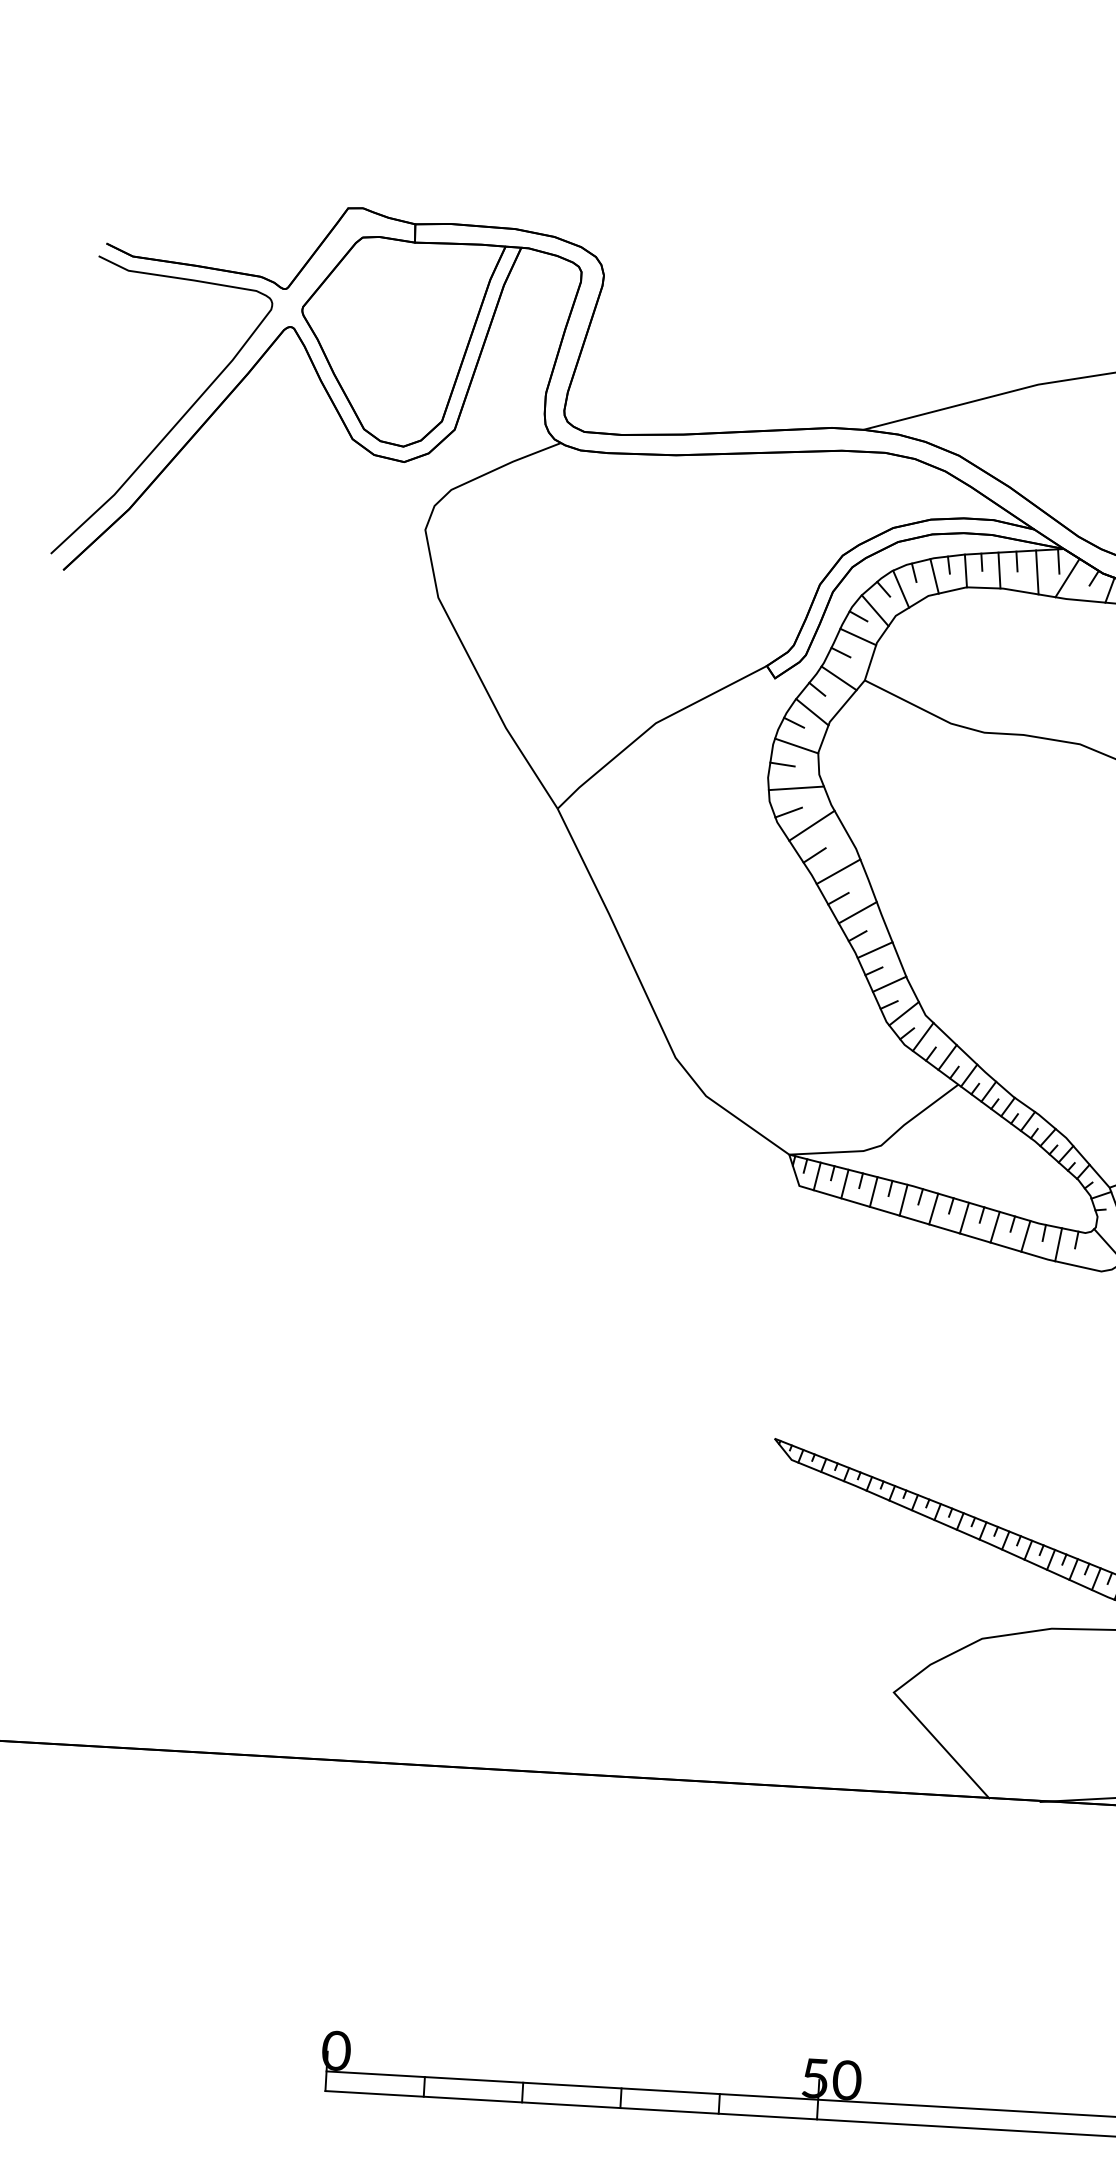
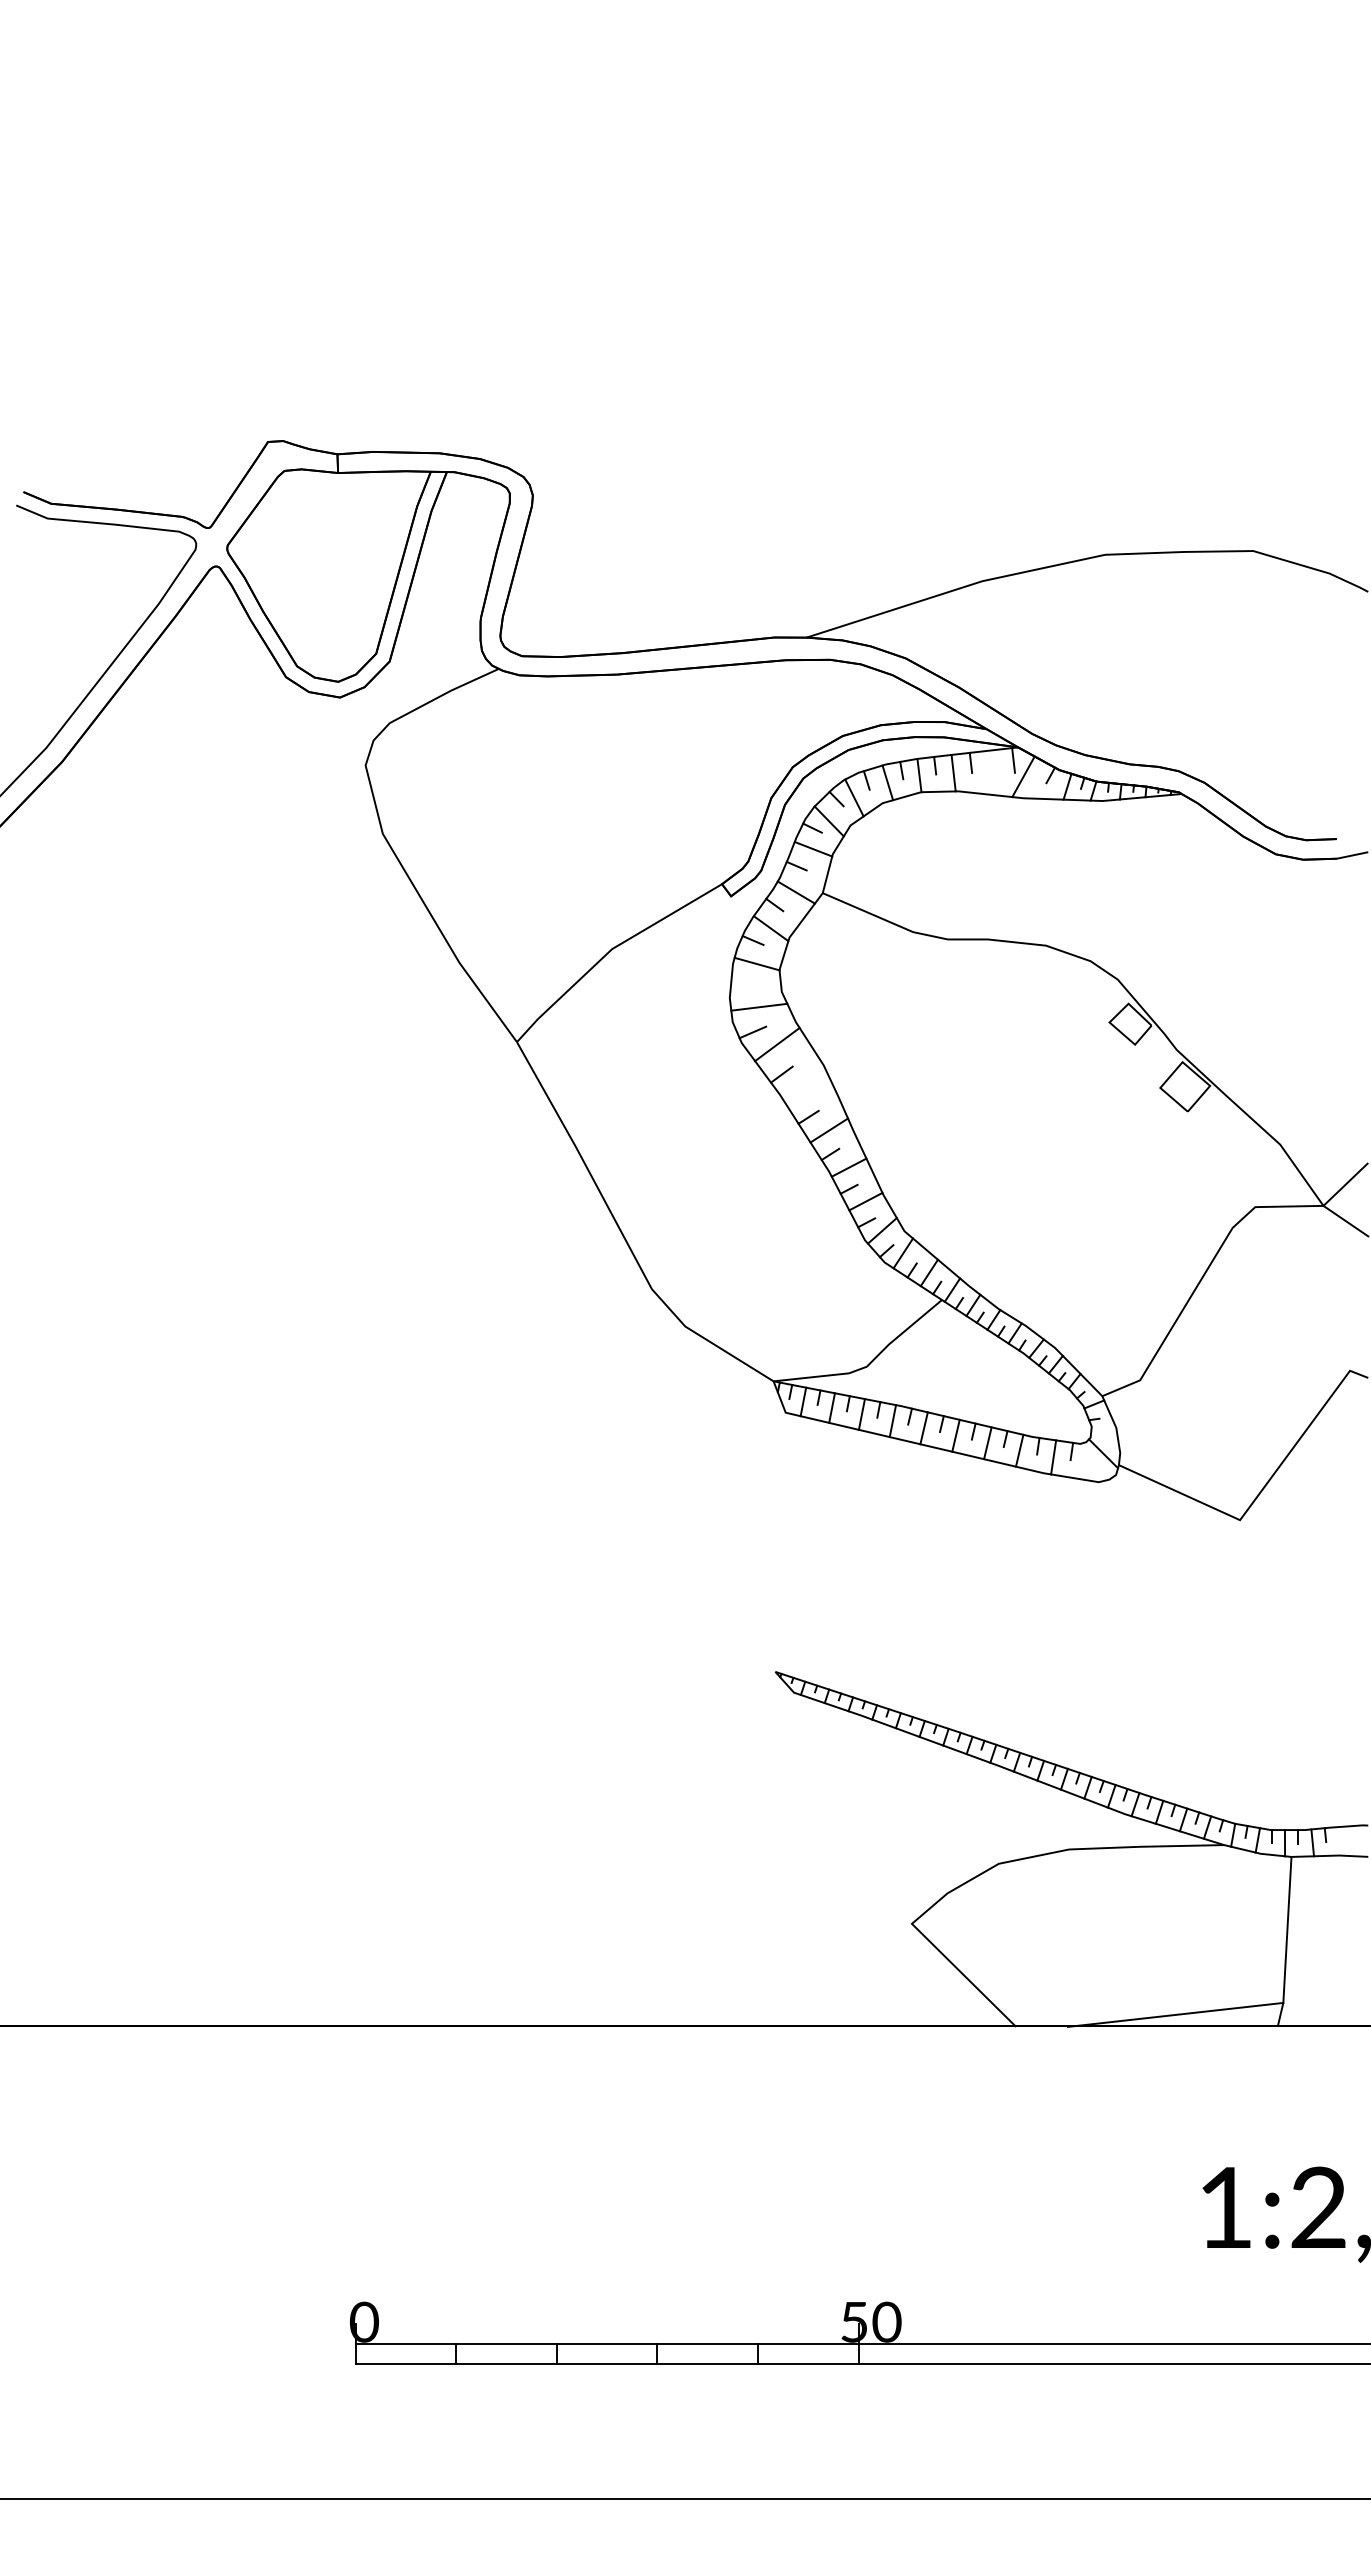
line: (1036, 572) -> (991, 772), removed
line: (782, 764) -> (743, 983), removed
line: (837, 871) -> (806, 1089), removed

